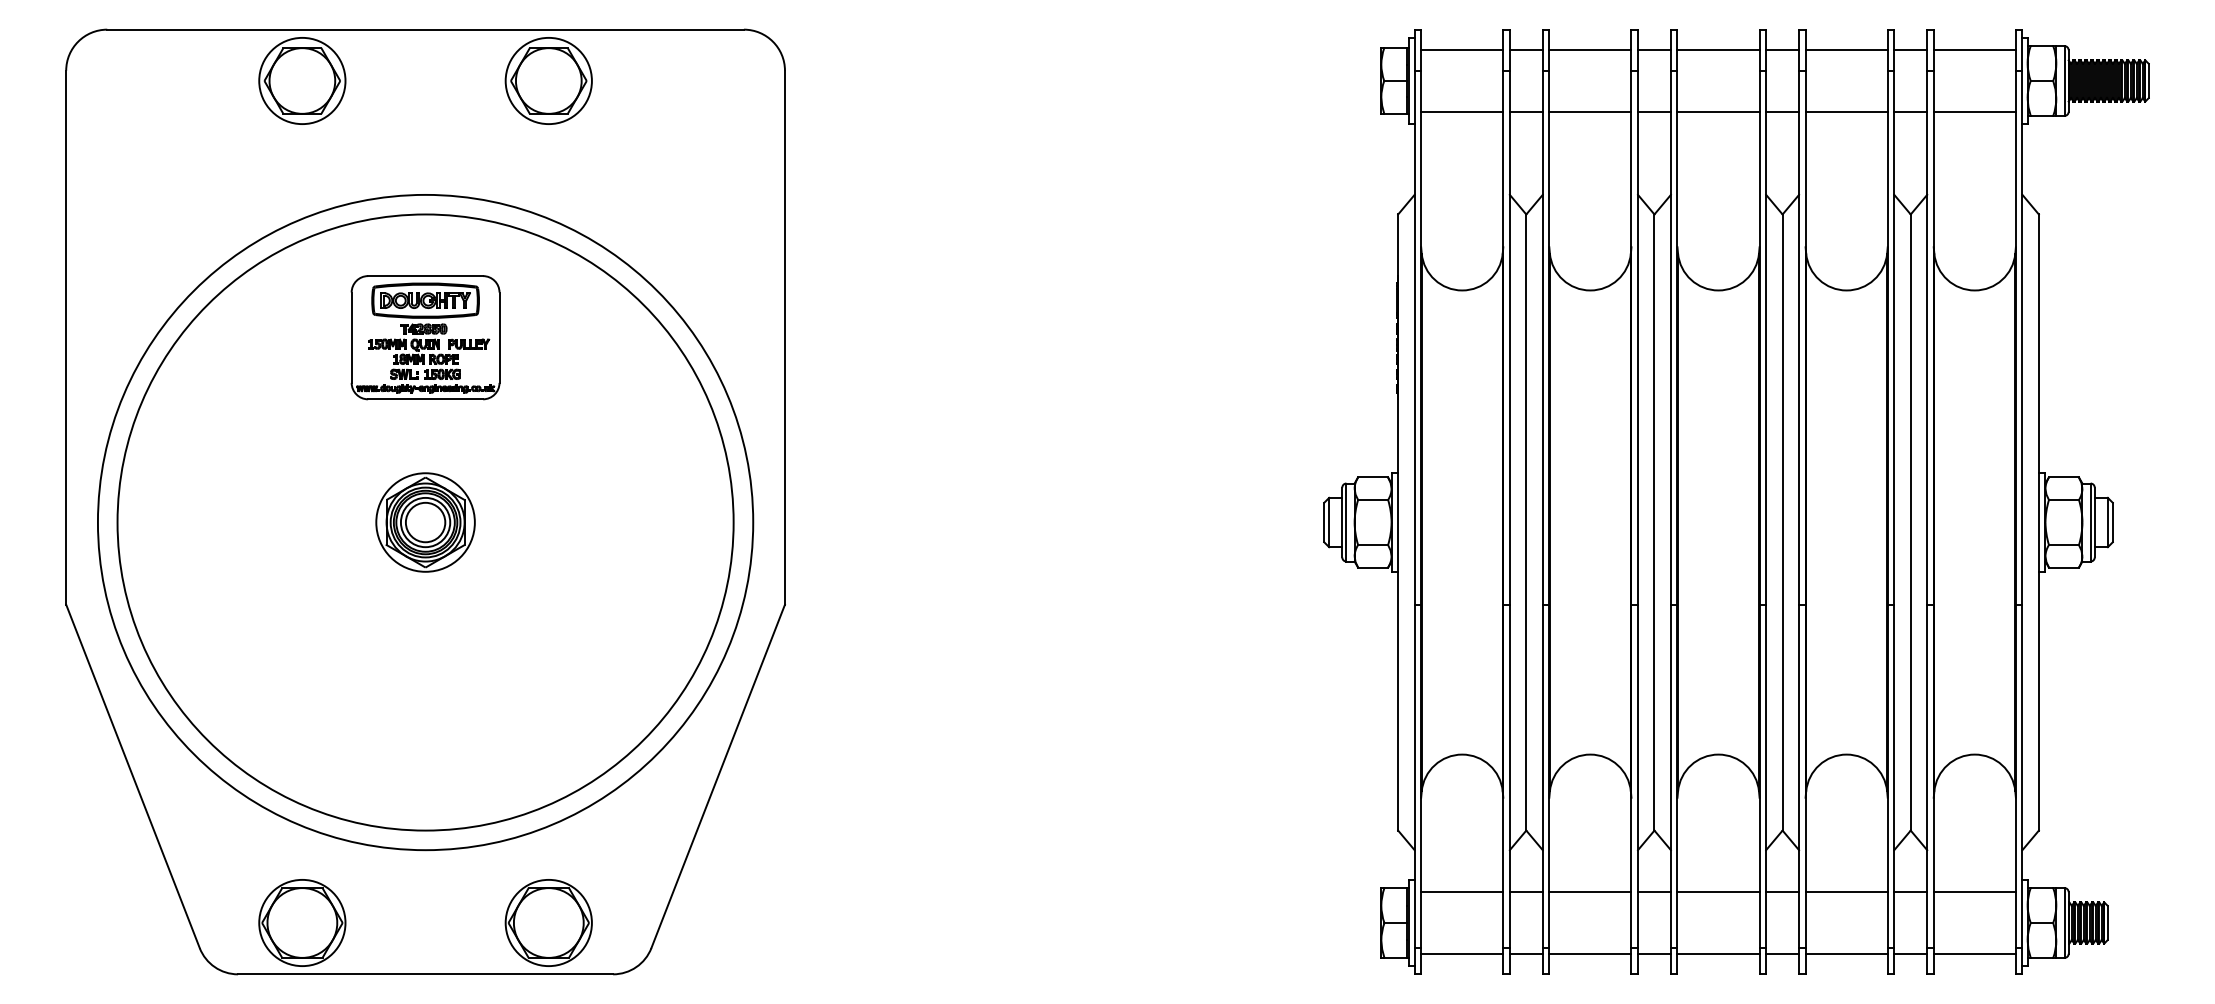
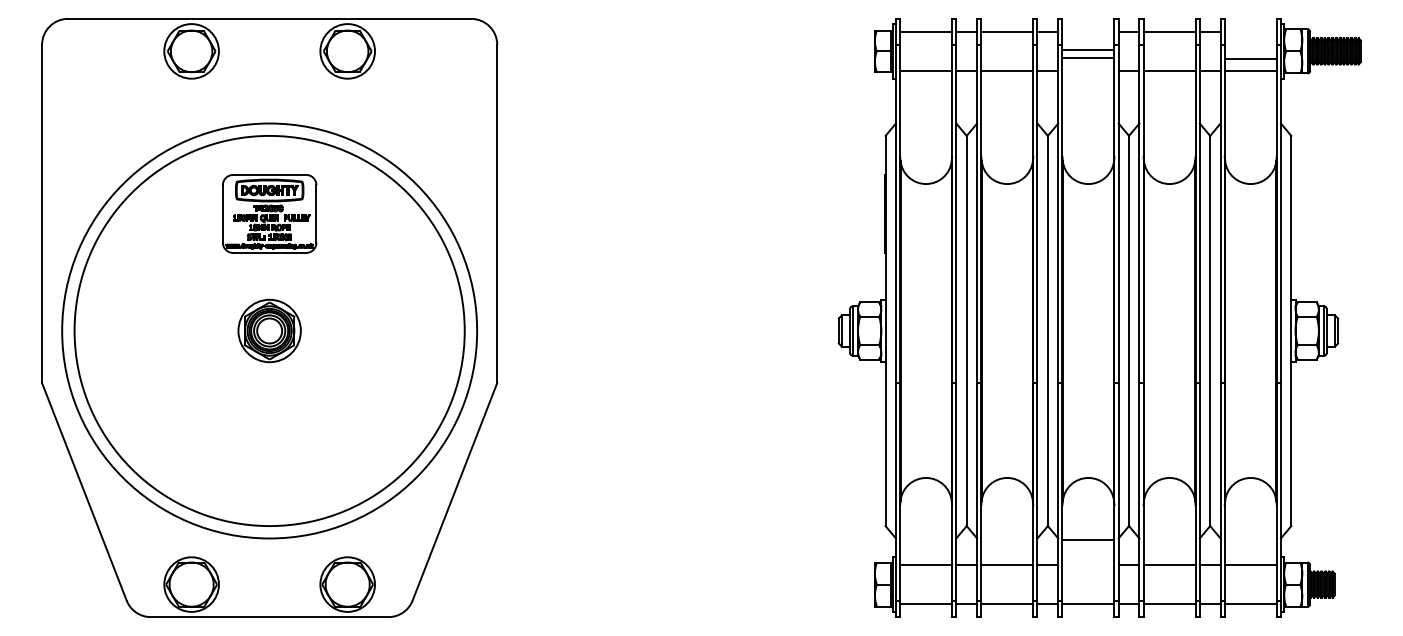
line: (1718, 49) -> (1088, 57), moved
line: (1974, 49) -> (1250, 58), moved
line: (1718, 111) -> (1088, 49), moved
line: (1718, 892) -> (1088, 540), moved

